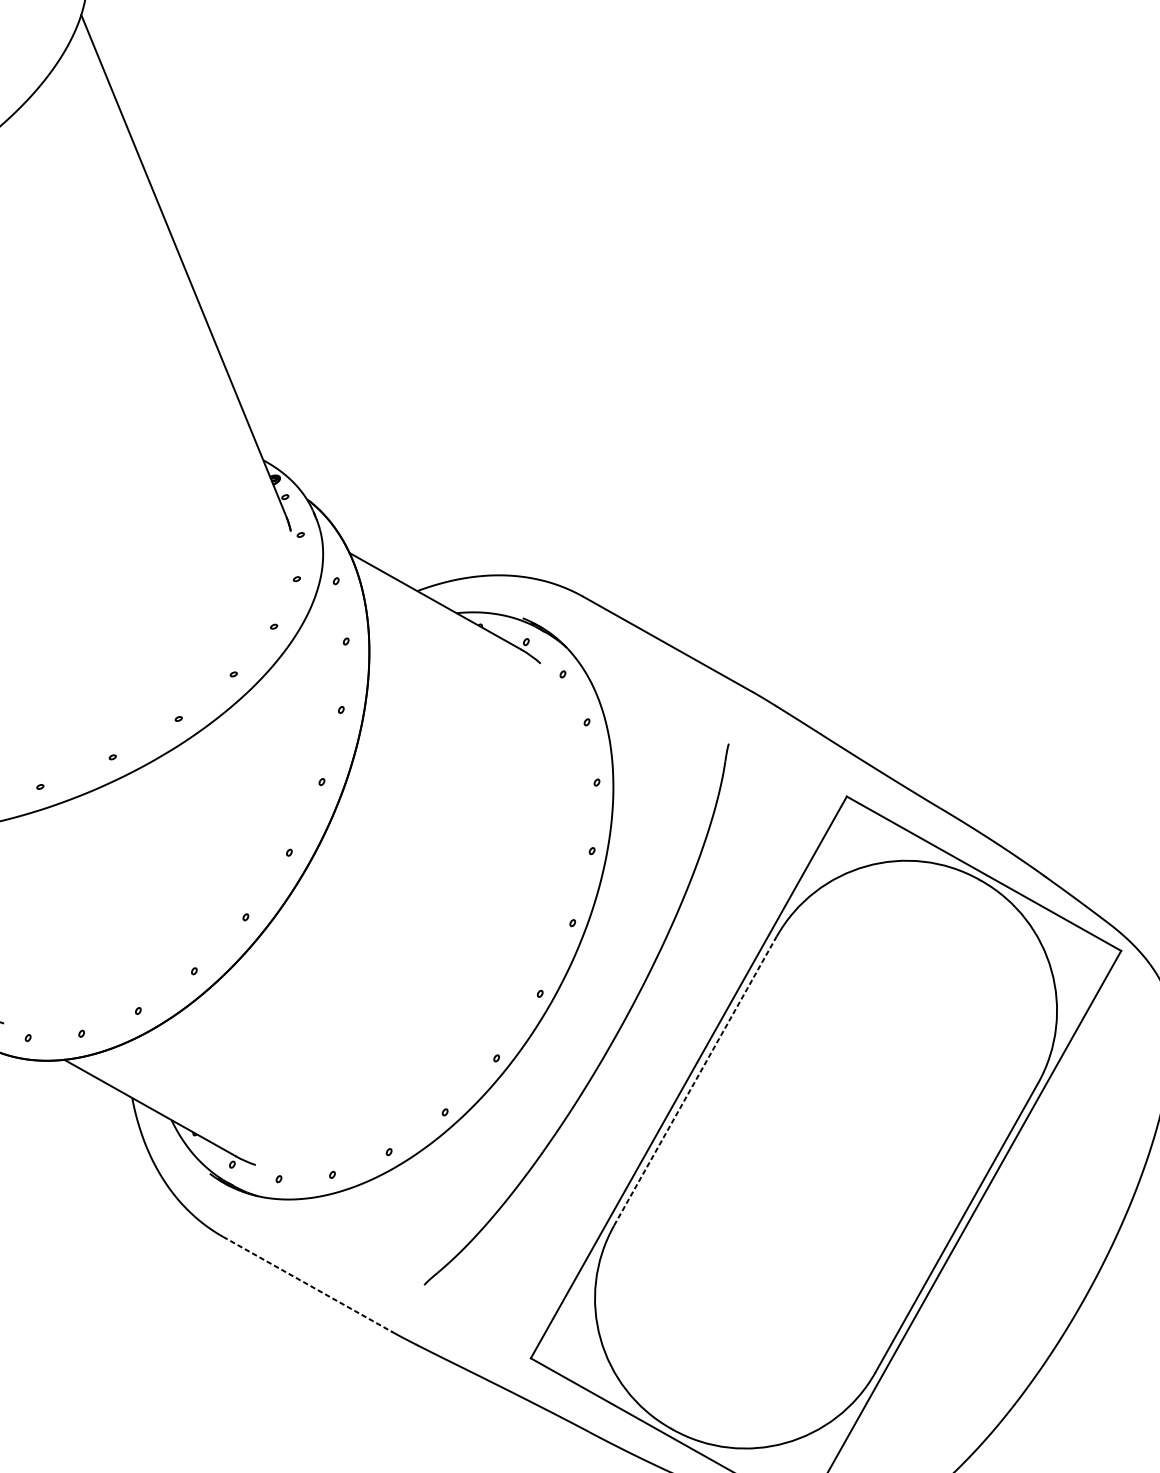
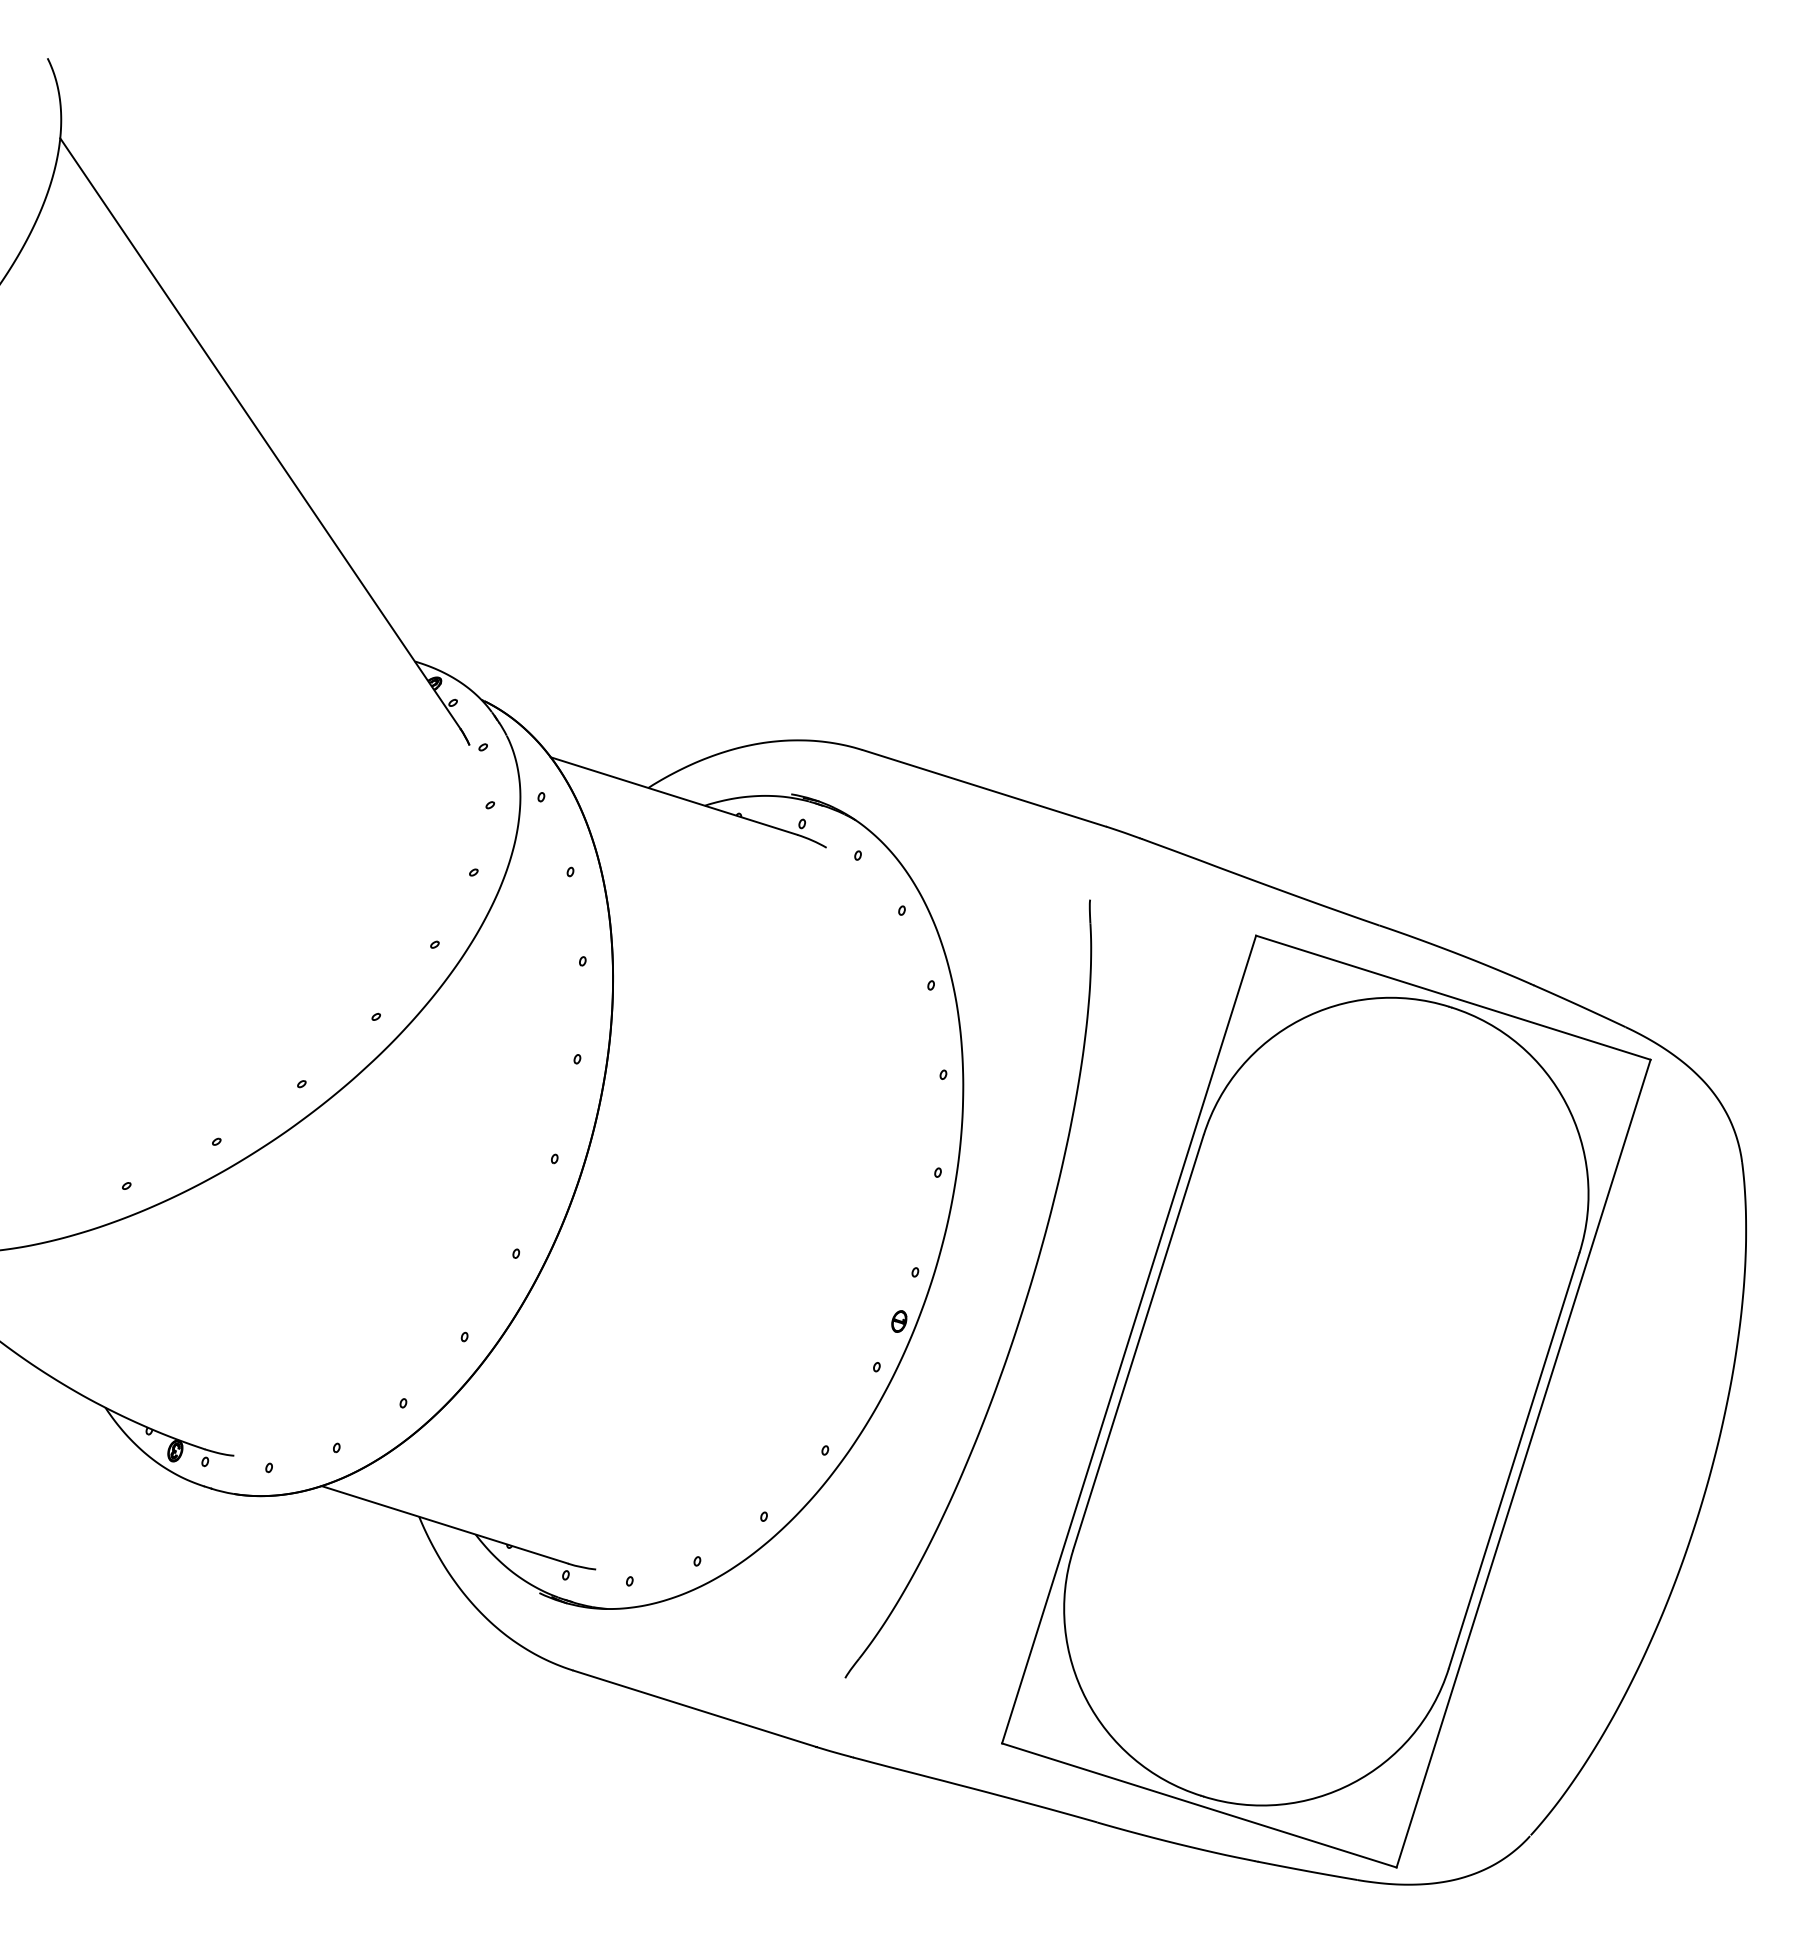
part: (520, 1027) -> (899, 1321), added
line: (695, 1081) -> (1138, 1342), dashed -> solid
line: (307, 1284) -> (695, 1708), dashed -> solid

